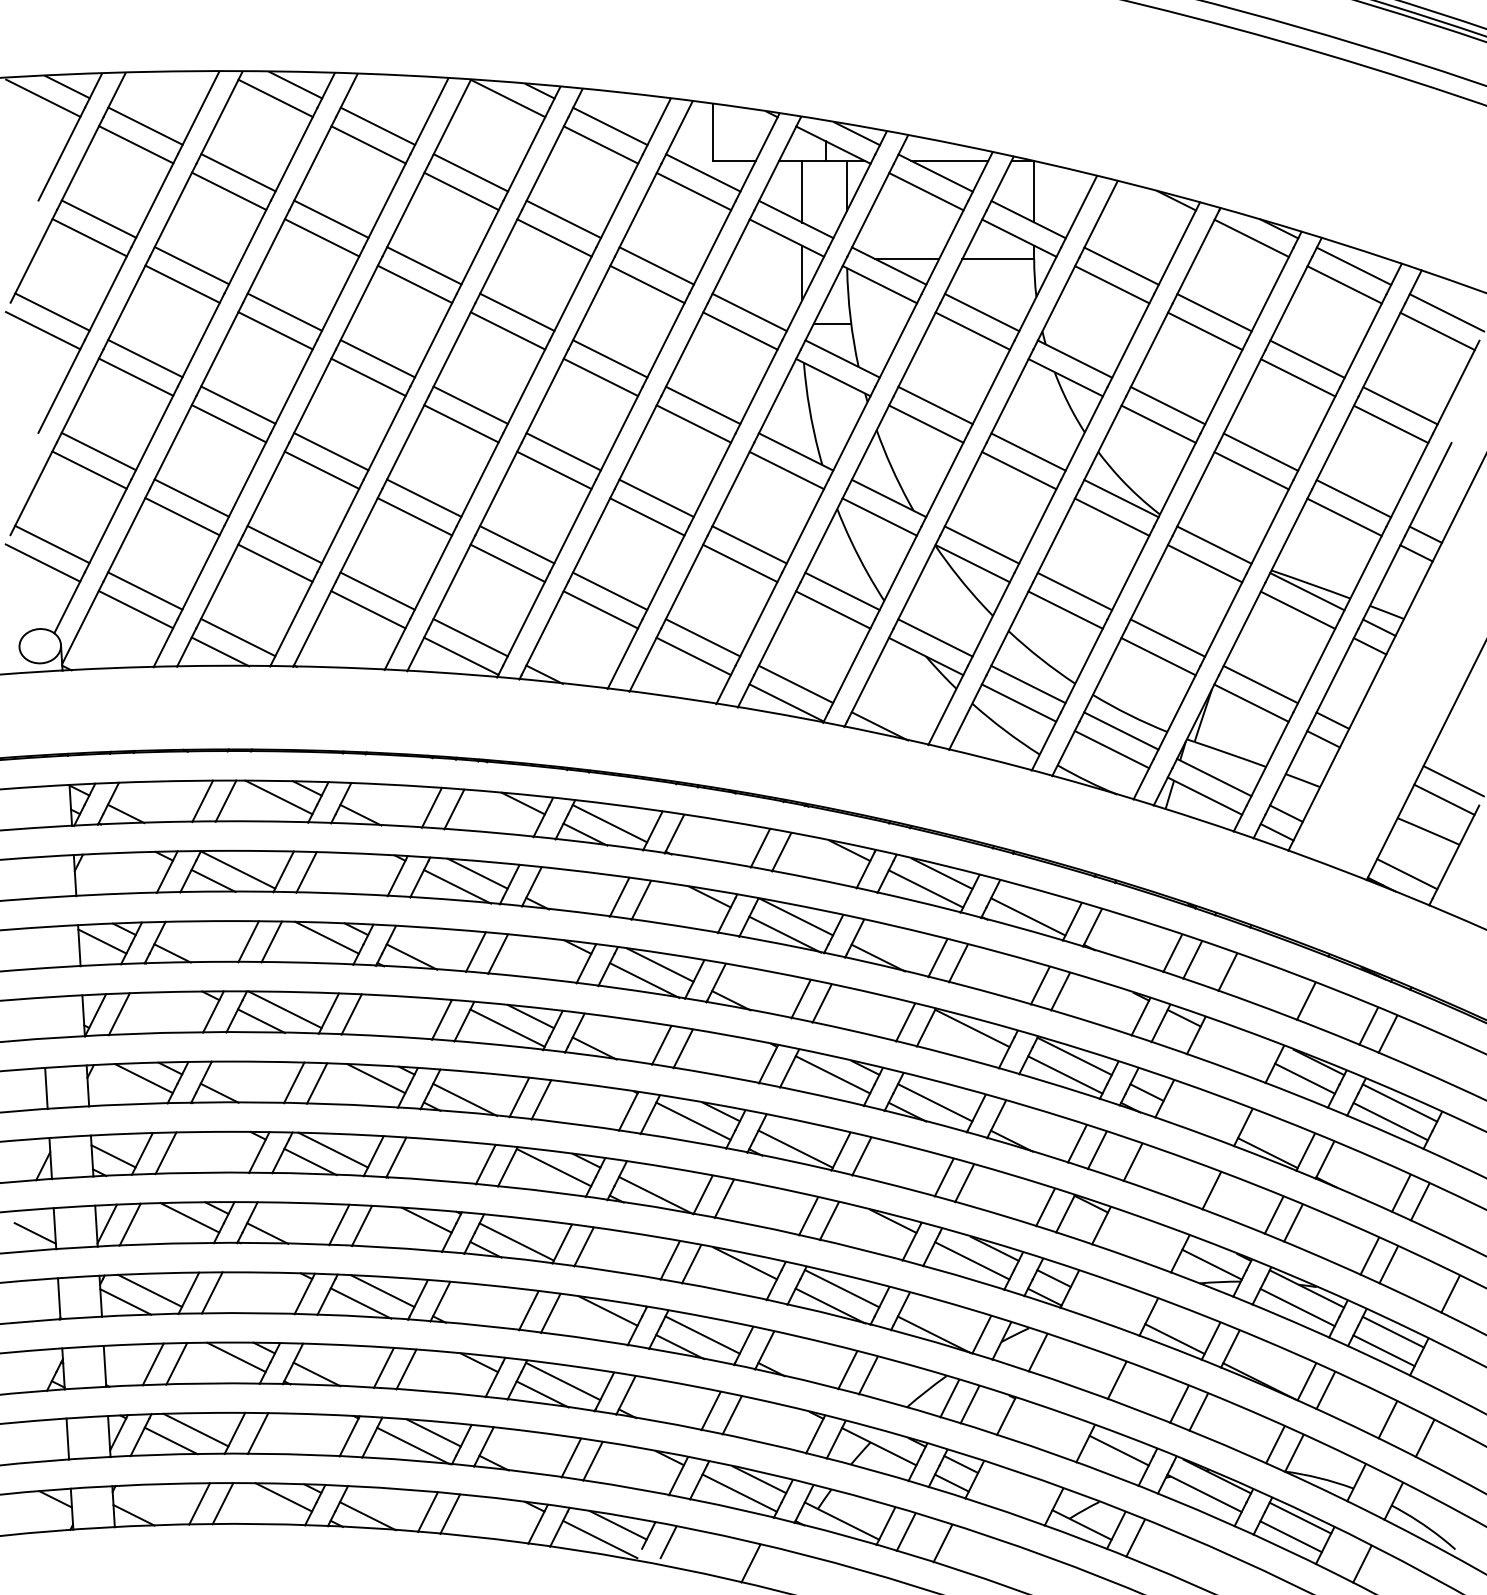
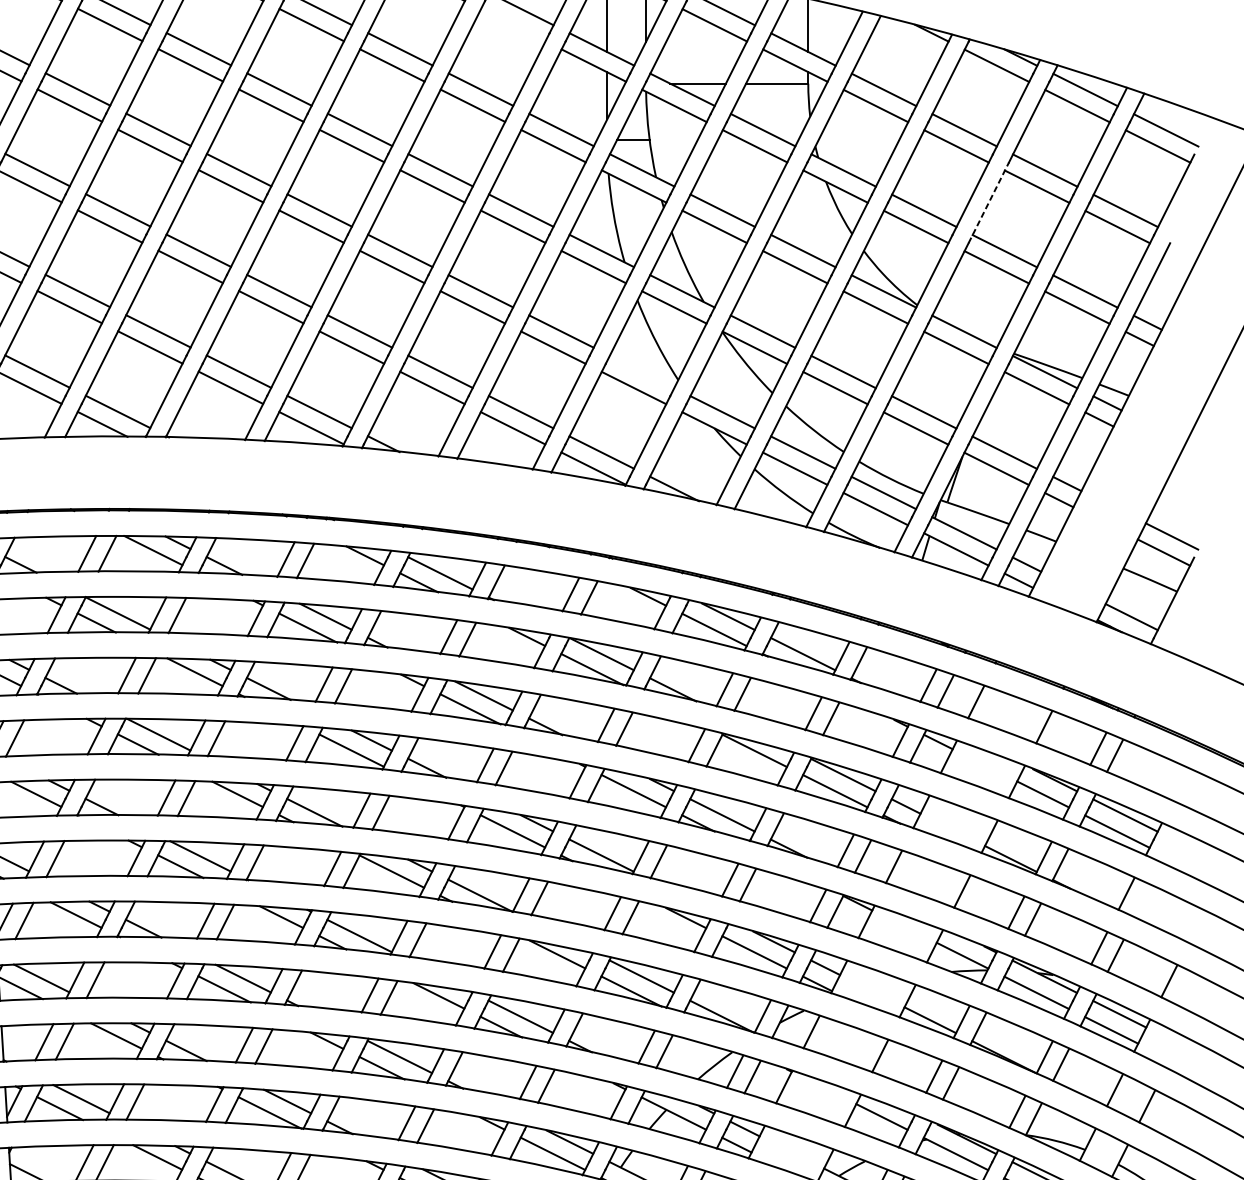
line: (693, 191) -> (512, 25), removed
line: (1242, 396) -> (988, 202), solid -> dashed
line: (842, 591) -> (642, 372), removed
line: (1420, 1201) -> (1143, 900), removed

